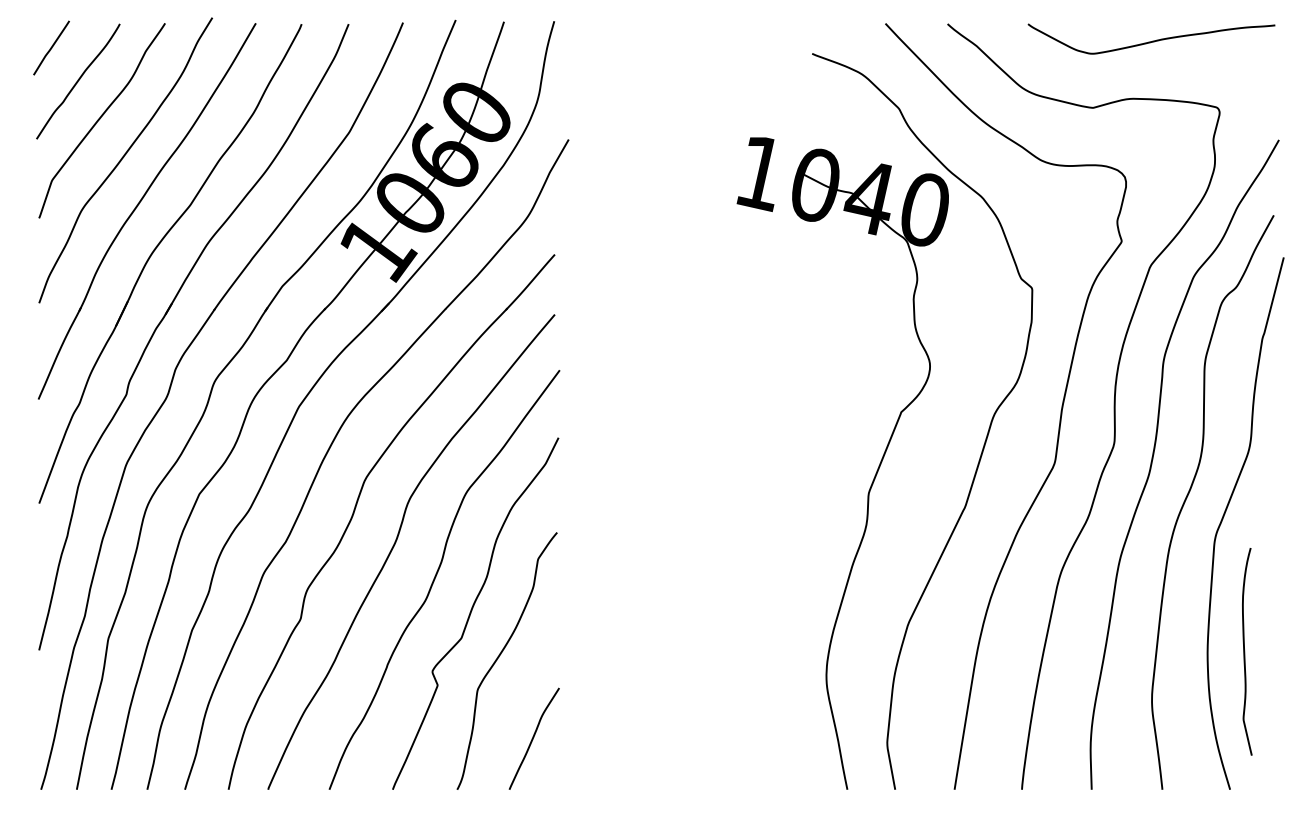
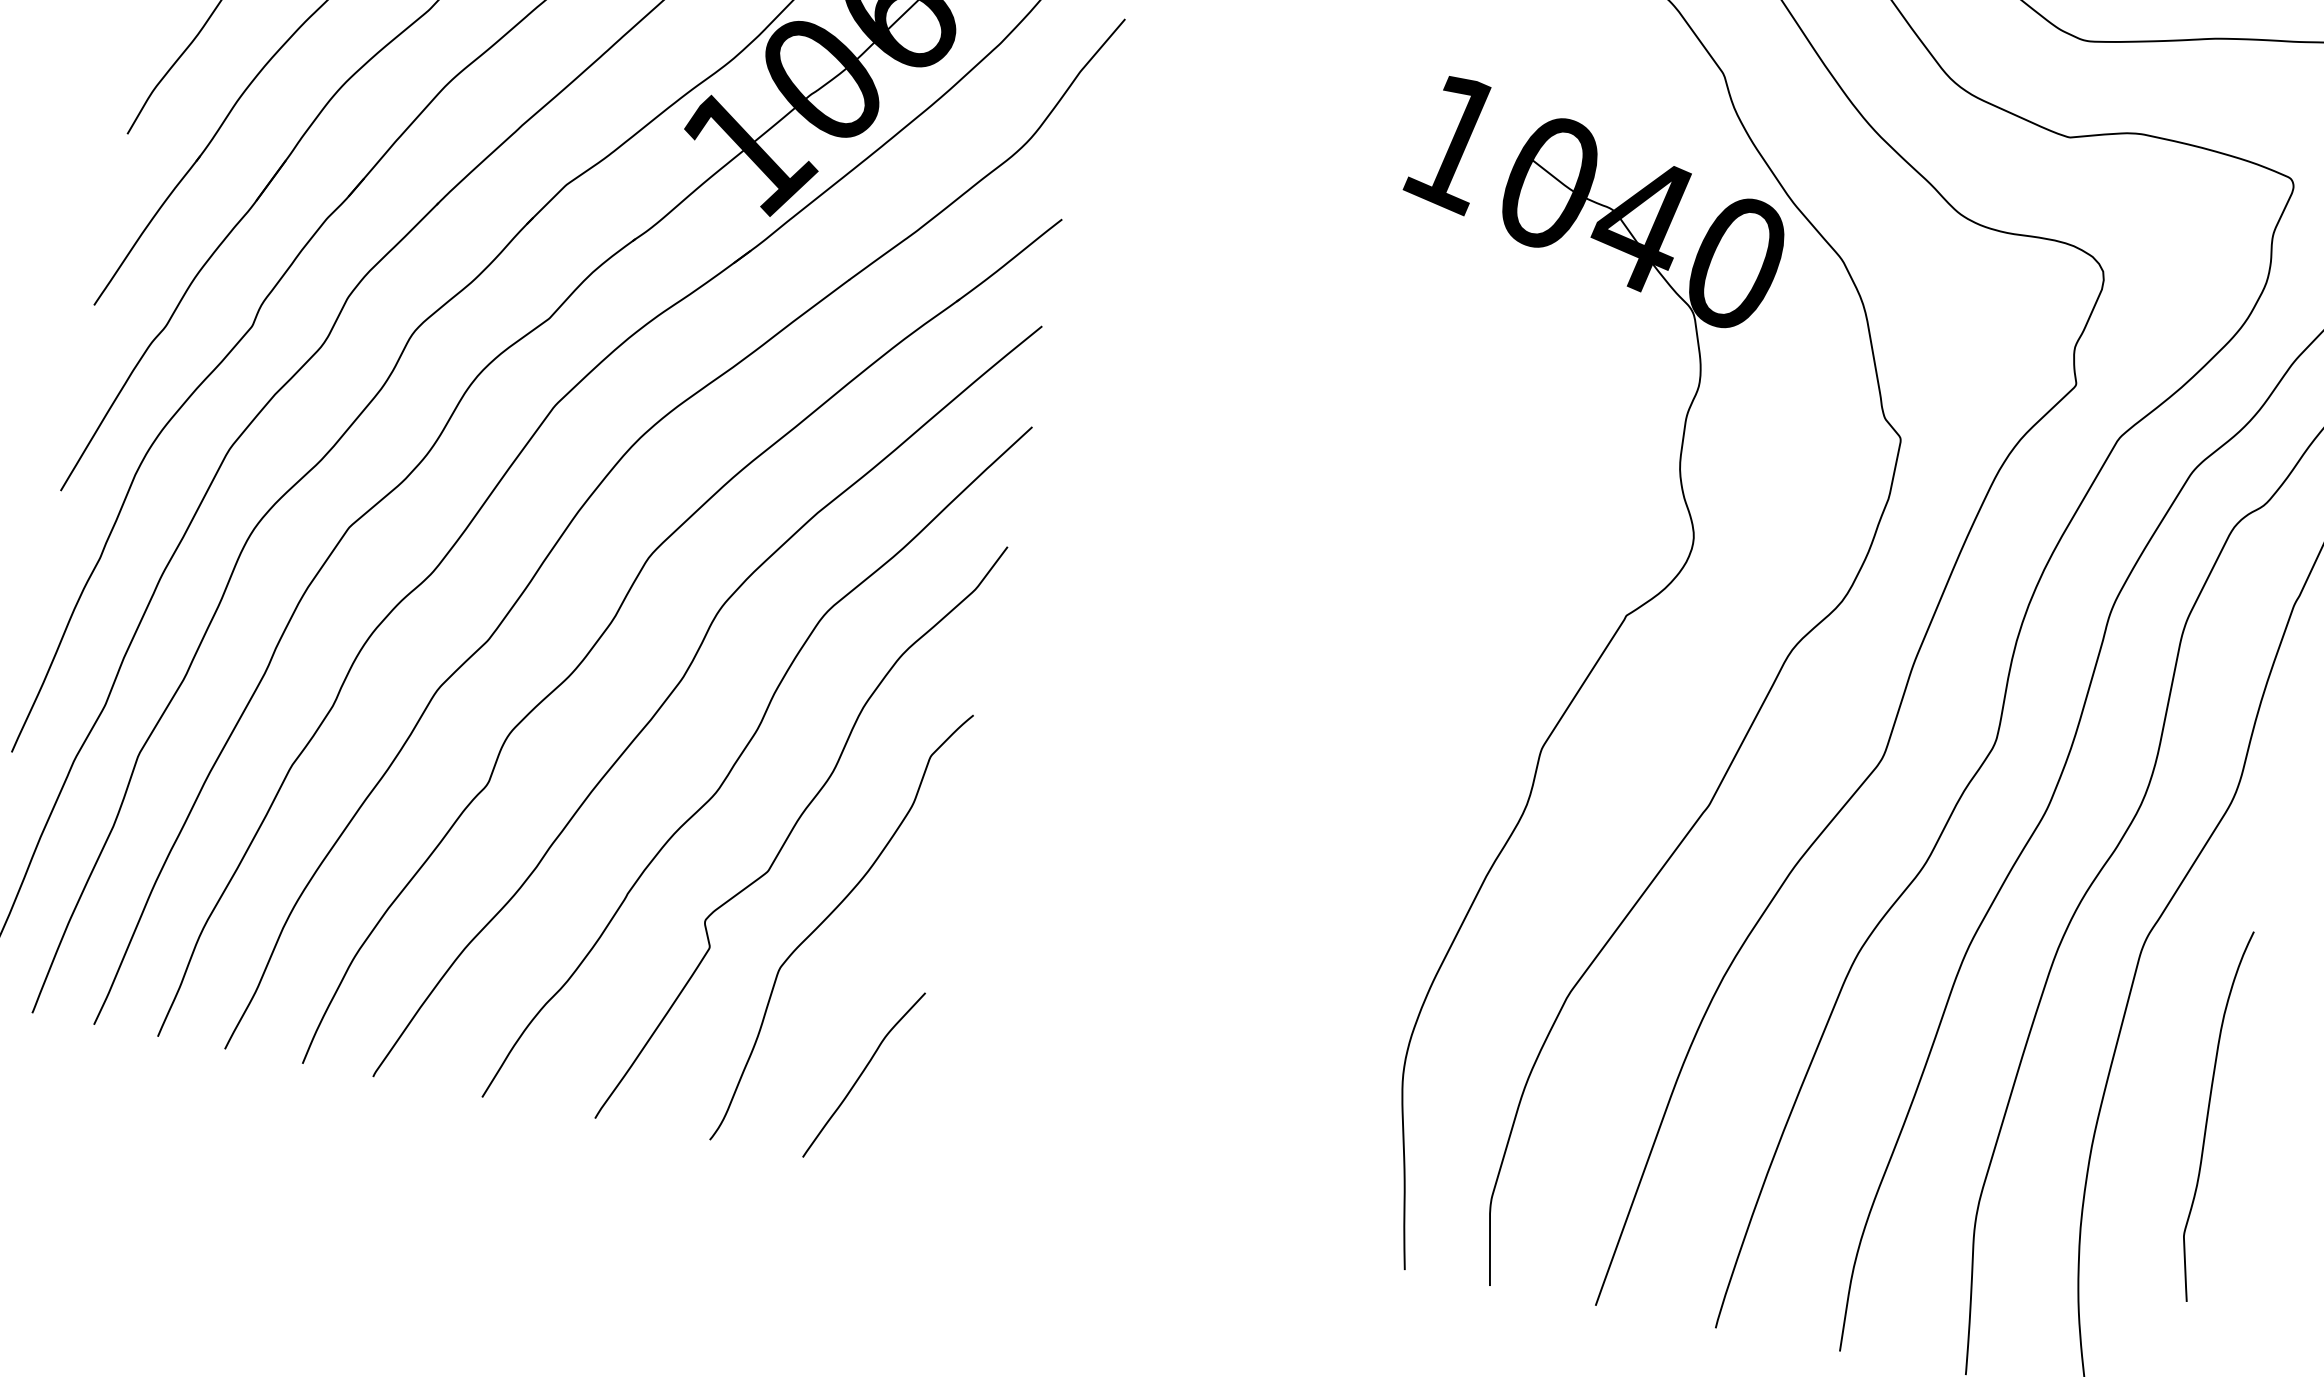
curve: (1245, 651) -> (2210, 1114), moved

